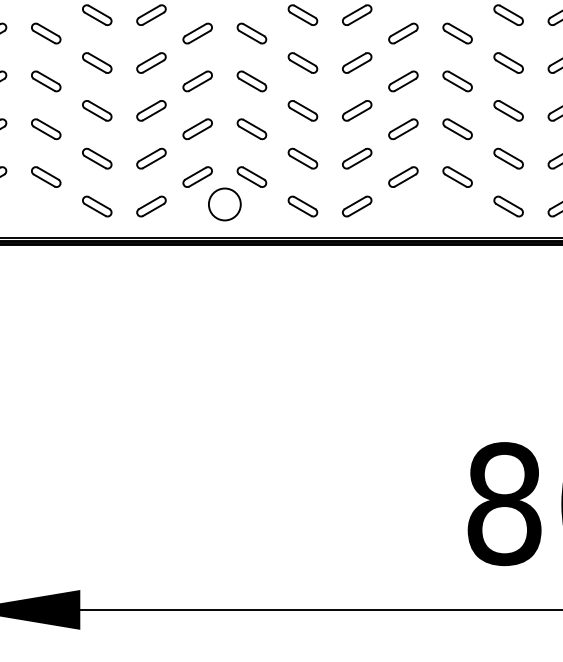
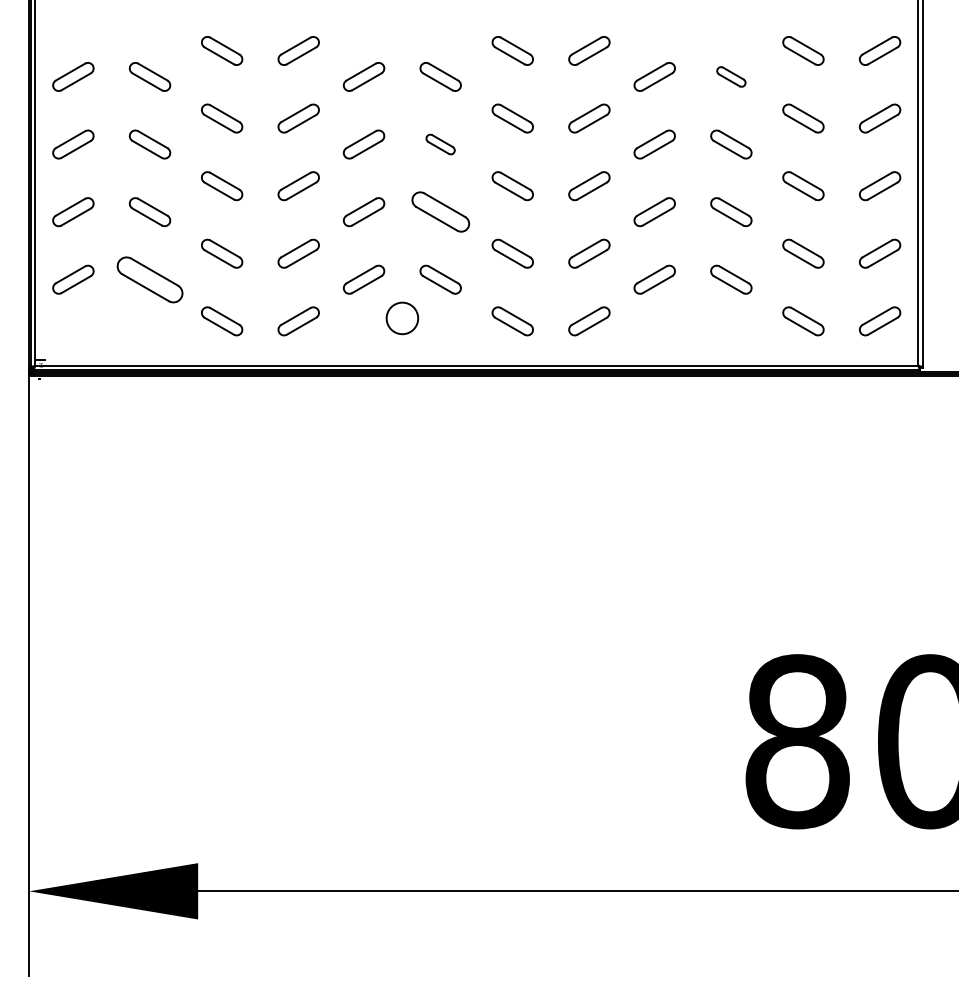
part: (457, 33) -> (731, 76), size x0.7
part: (251, 81) -> (440, 144), size x0.7
part: (251, 129) -> (440, 212), size x1.4
part: (45, 176) -> (149, 279), size x1.6
circle: (224, 203) -> (401, 317), size x0.7

